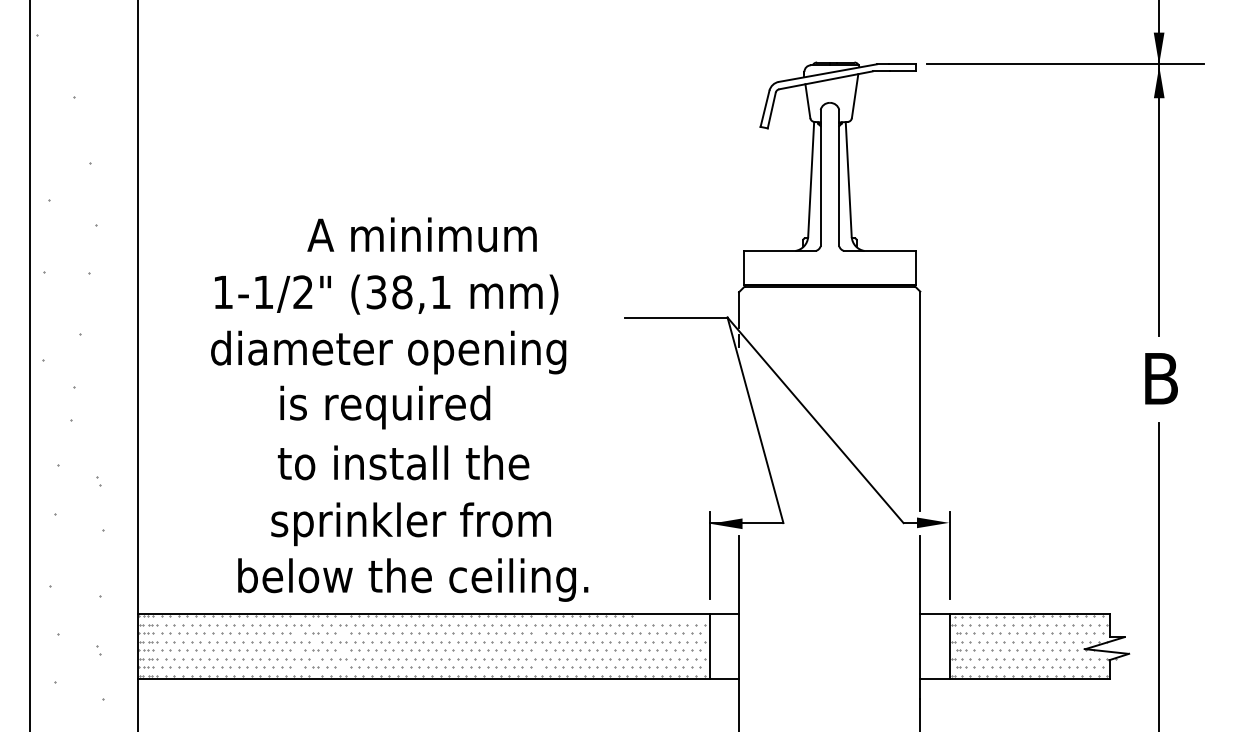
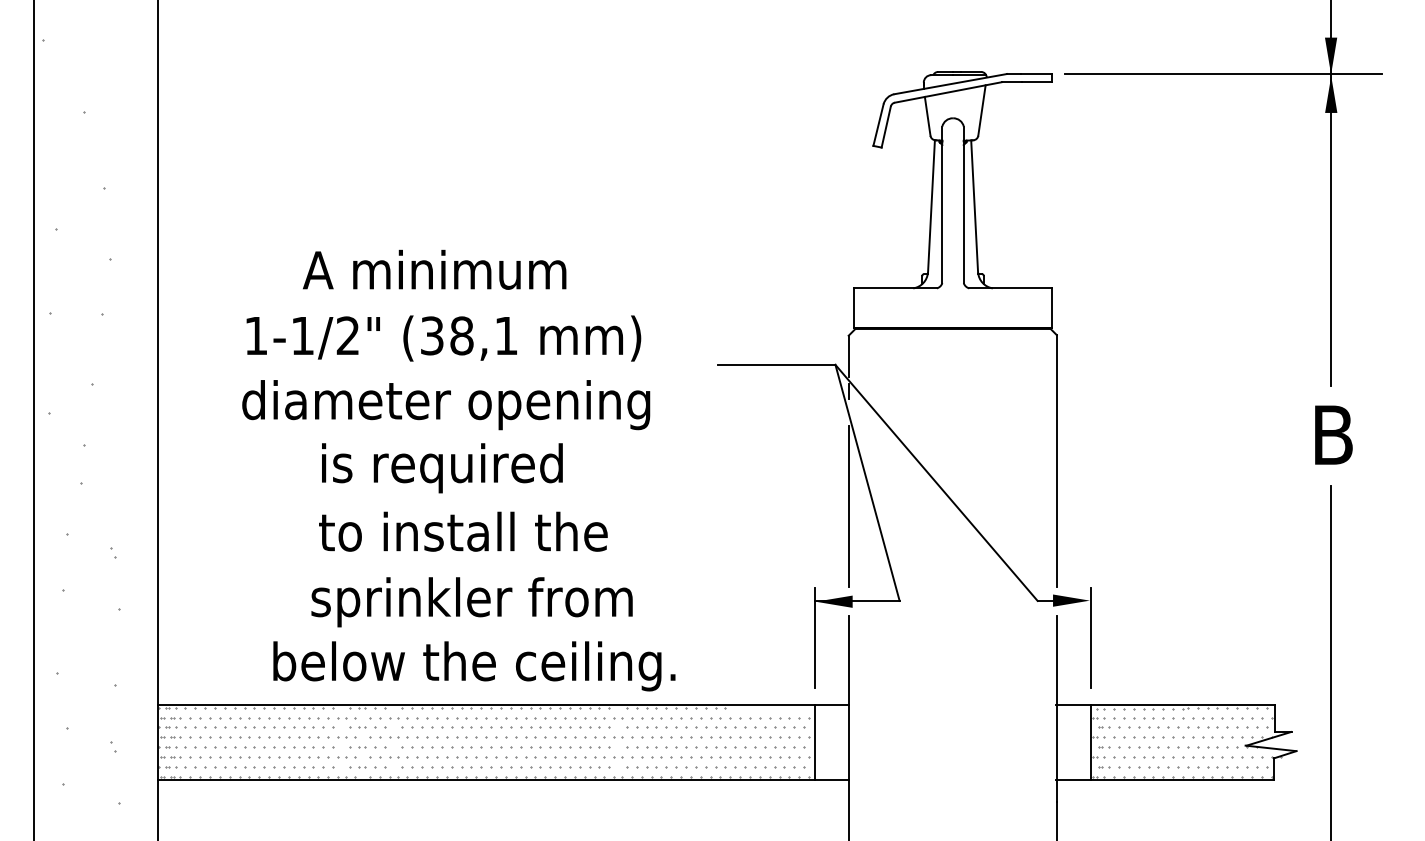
text: (421, 234) -> (434, 269), moved
line: (738, 440) -> (848, 506), added

